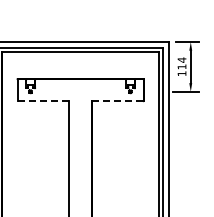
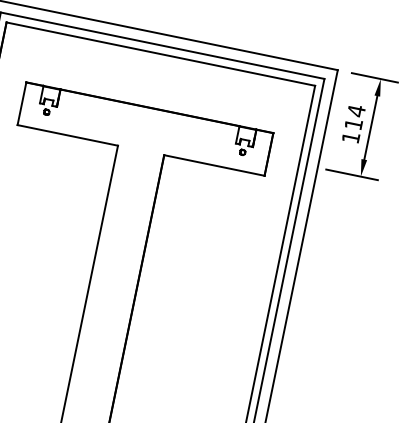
line: (43, 101) -> (68, 136), dashed -> solid
line: (118, 101) -> (215, 166), dashed -> solid

